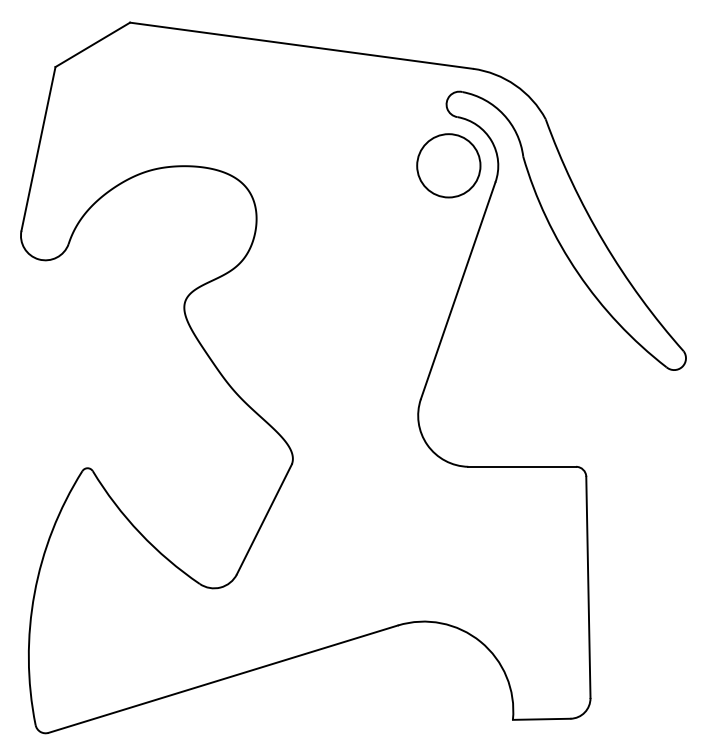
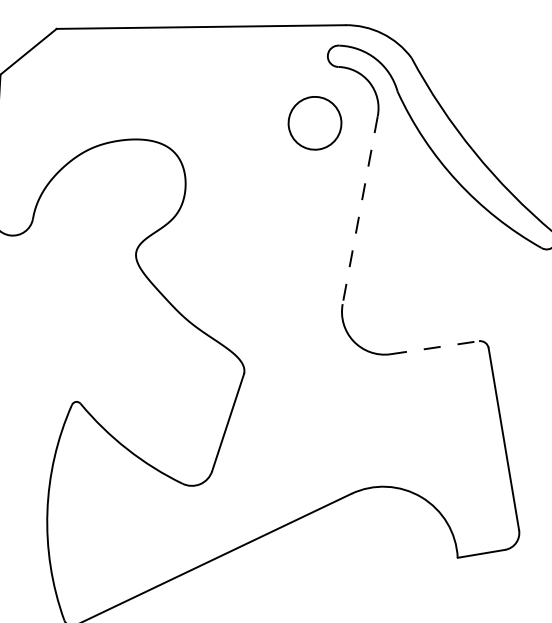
circle: (448, 165) -> (314, 123), moved
line: (458, 291) -> (360, 210), solid -> dashed
line: (522, 466) -> (434, 347), solid -> dashed

